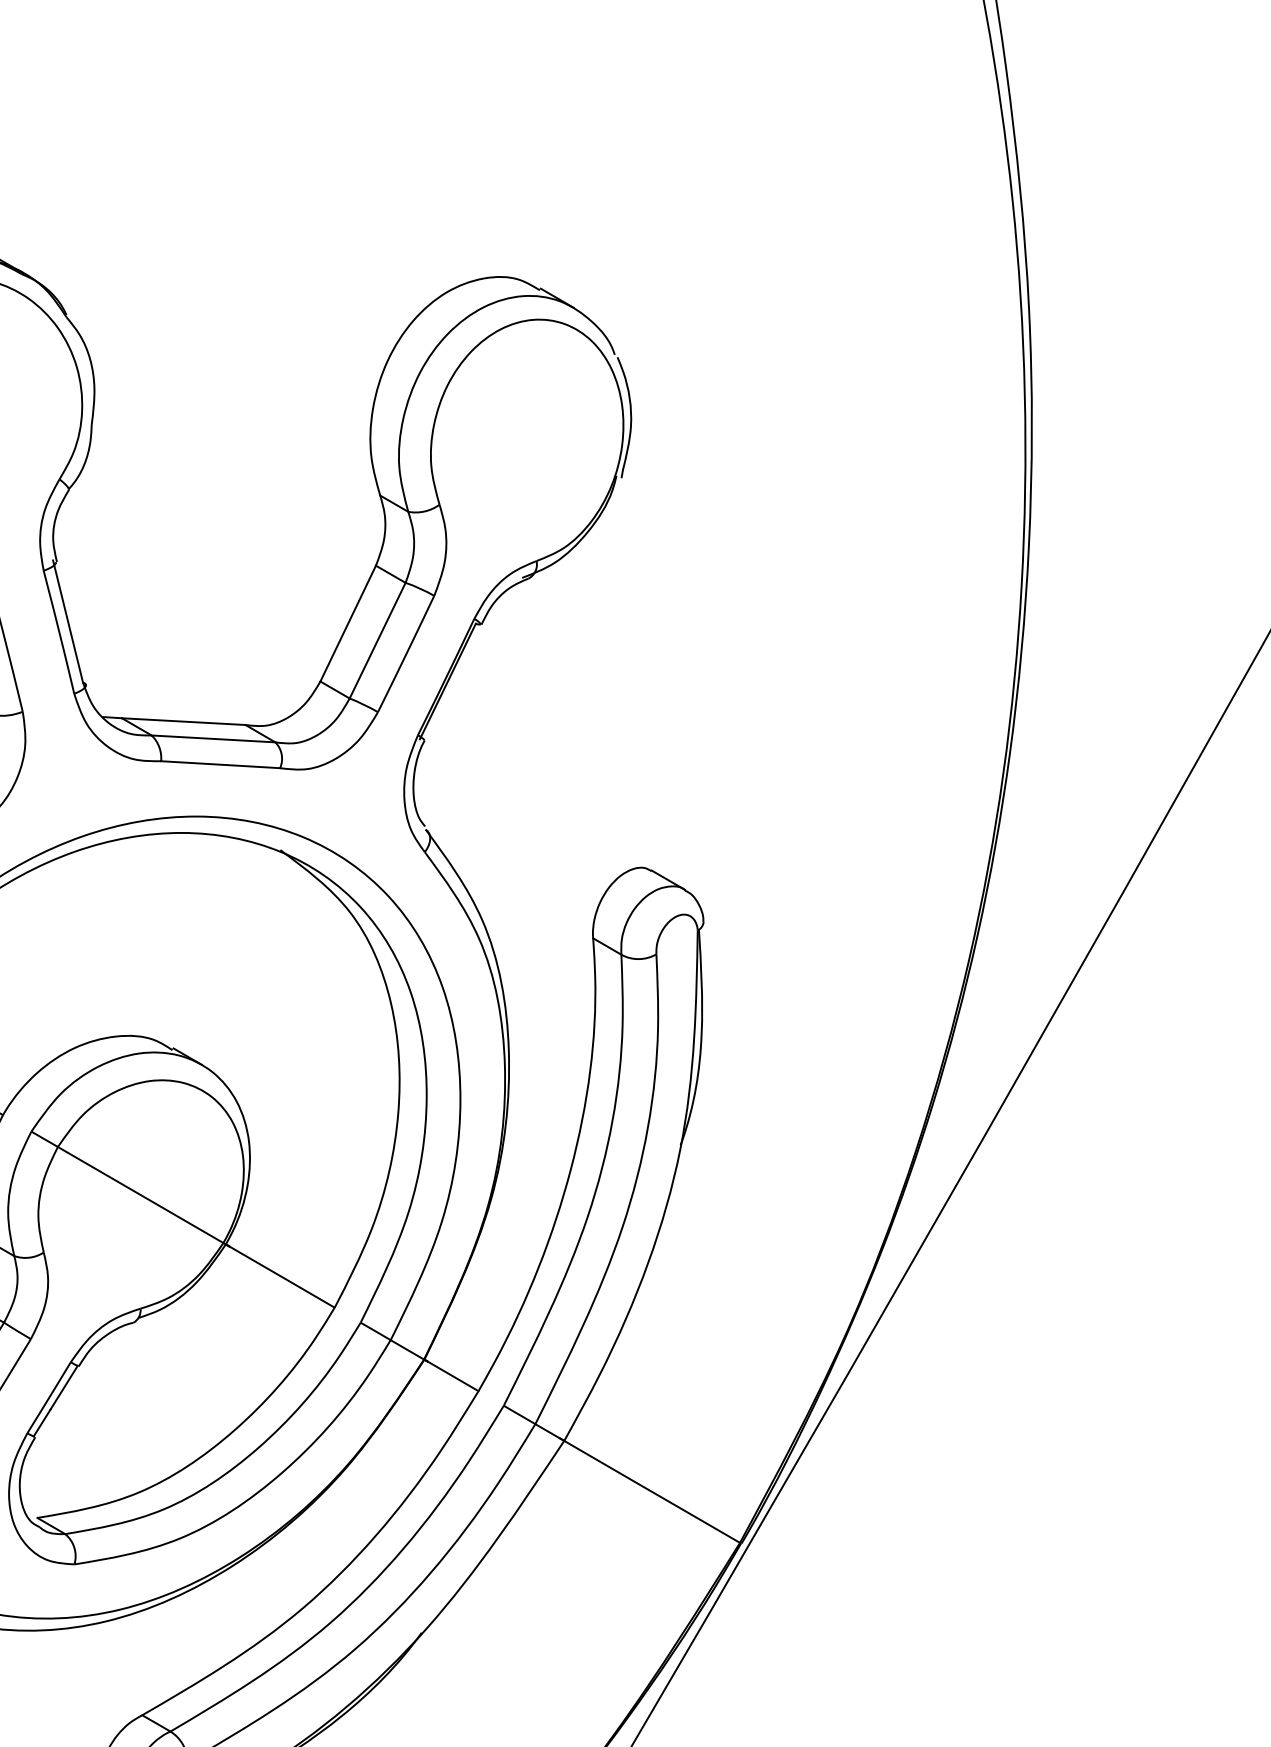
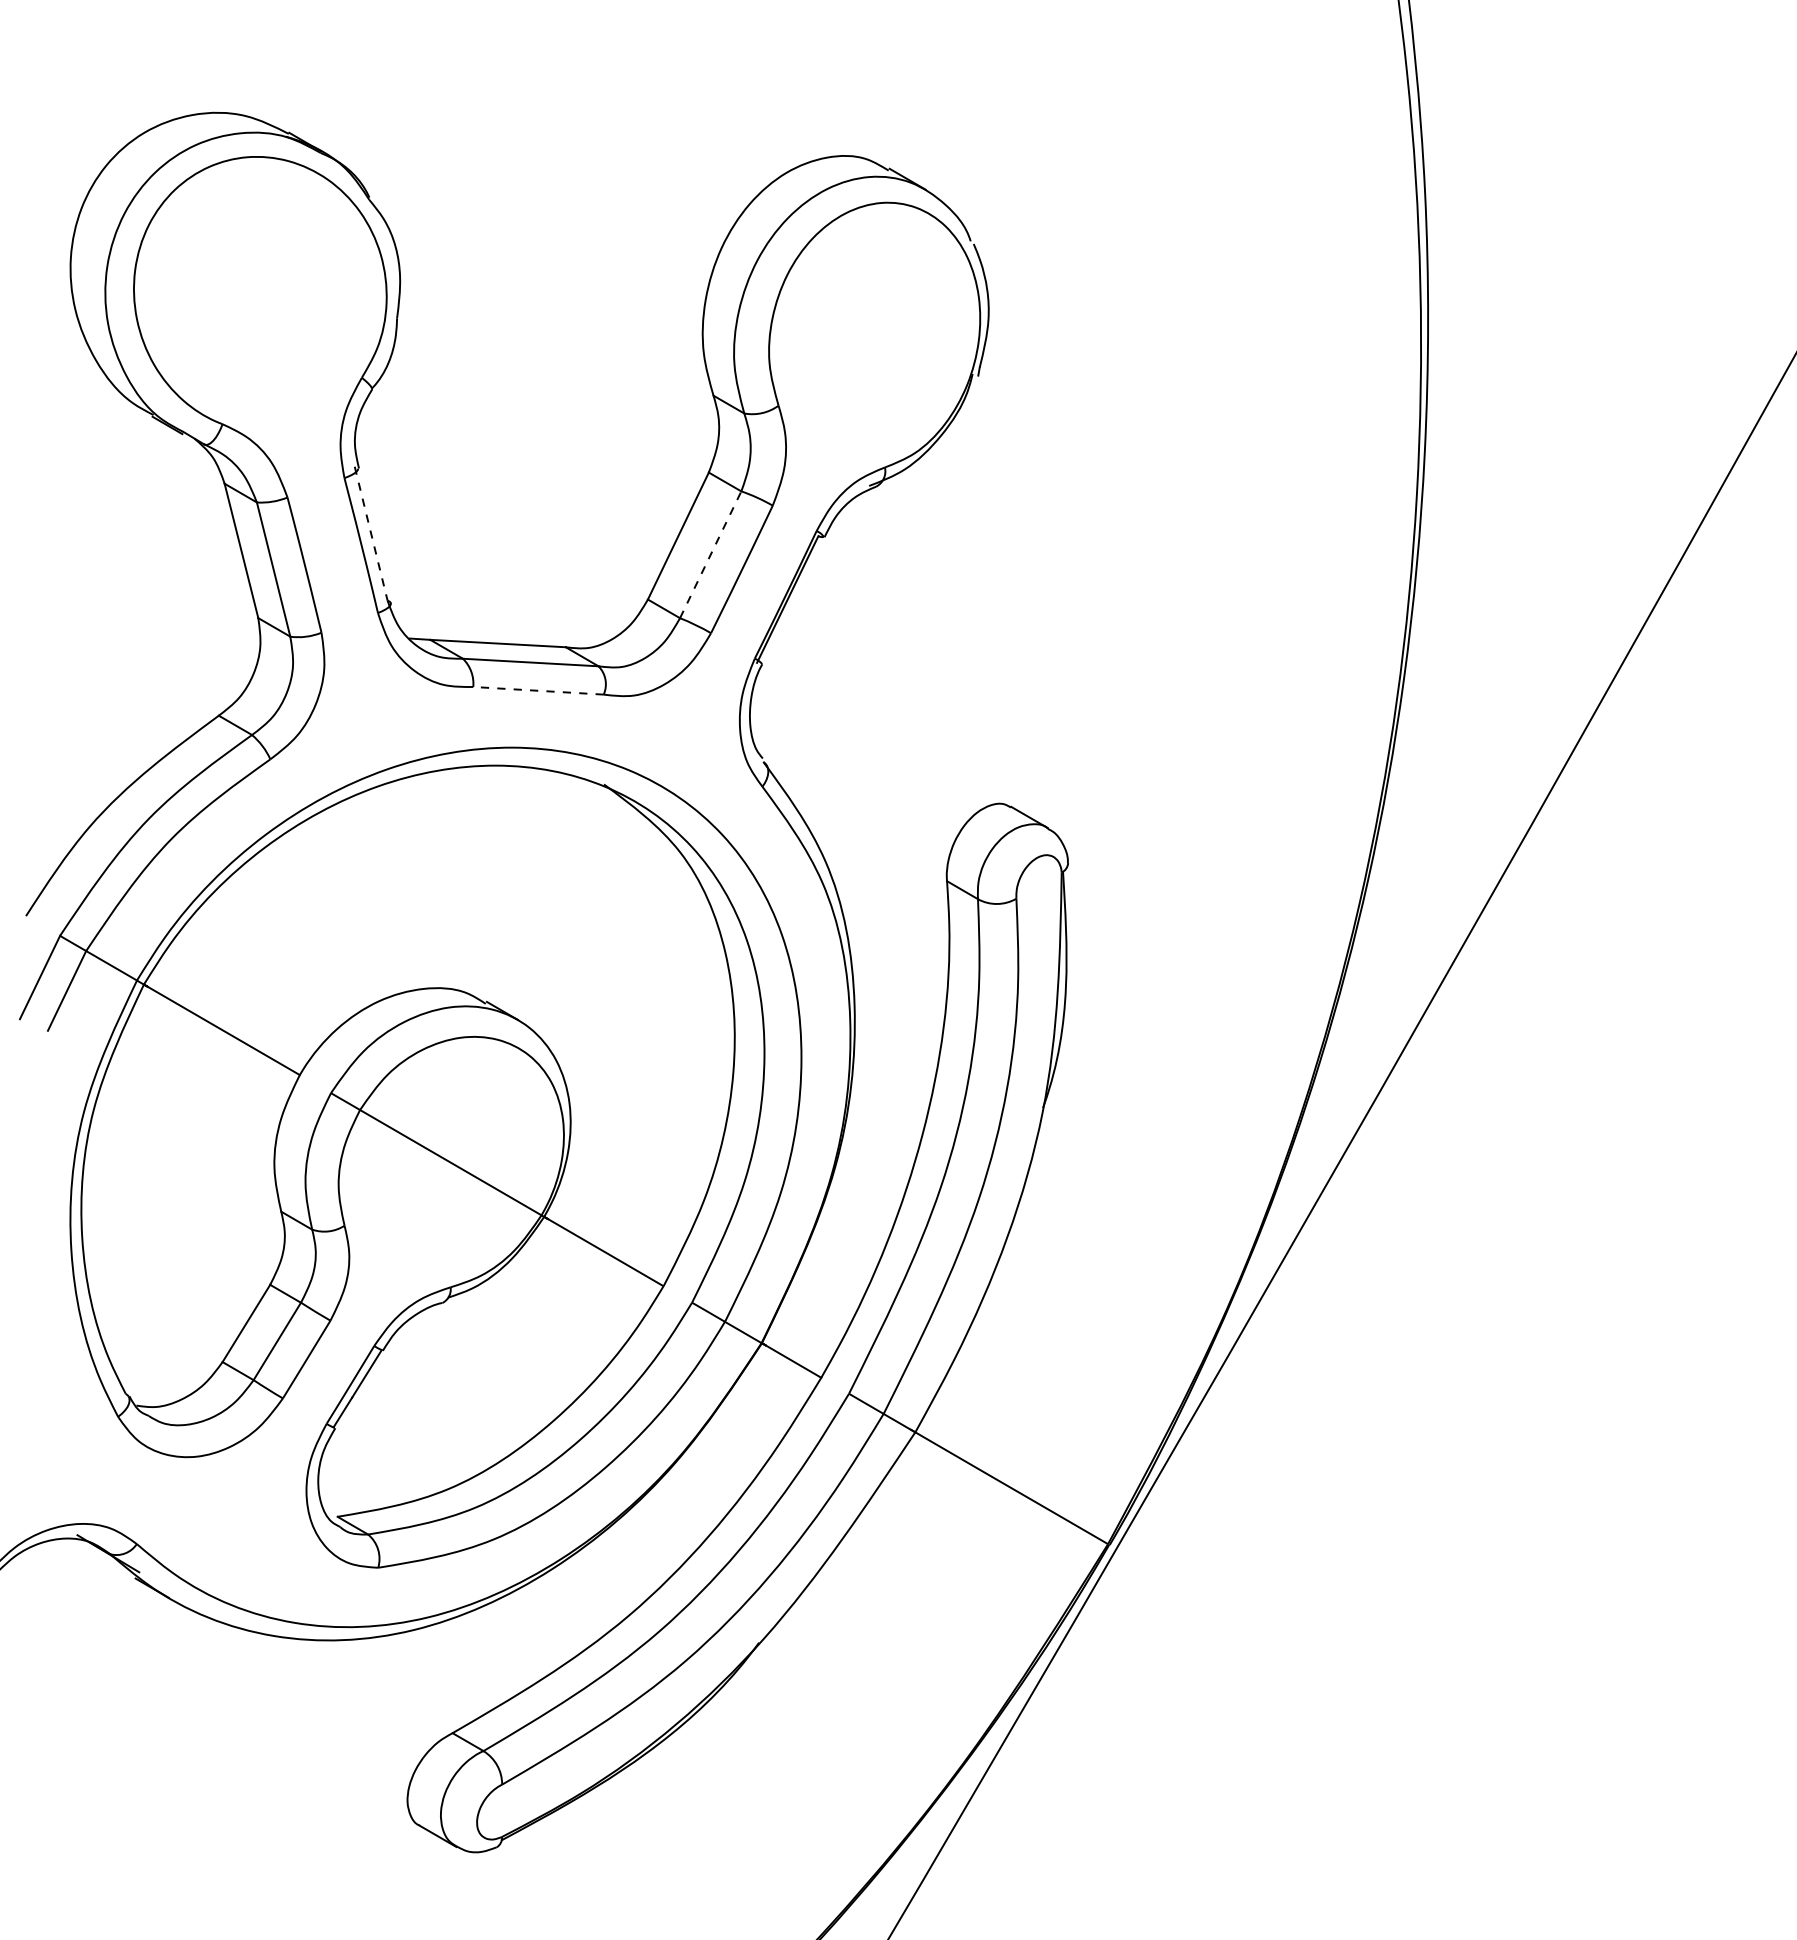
line: (68, 621) -> (371, 533), solid -> dashed
line: (377, 640) -> (710, 554), solid -> dashed
line: (220, 764) -> (538, 690), solid -> dashed

